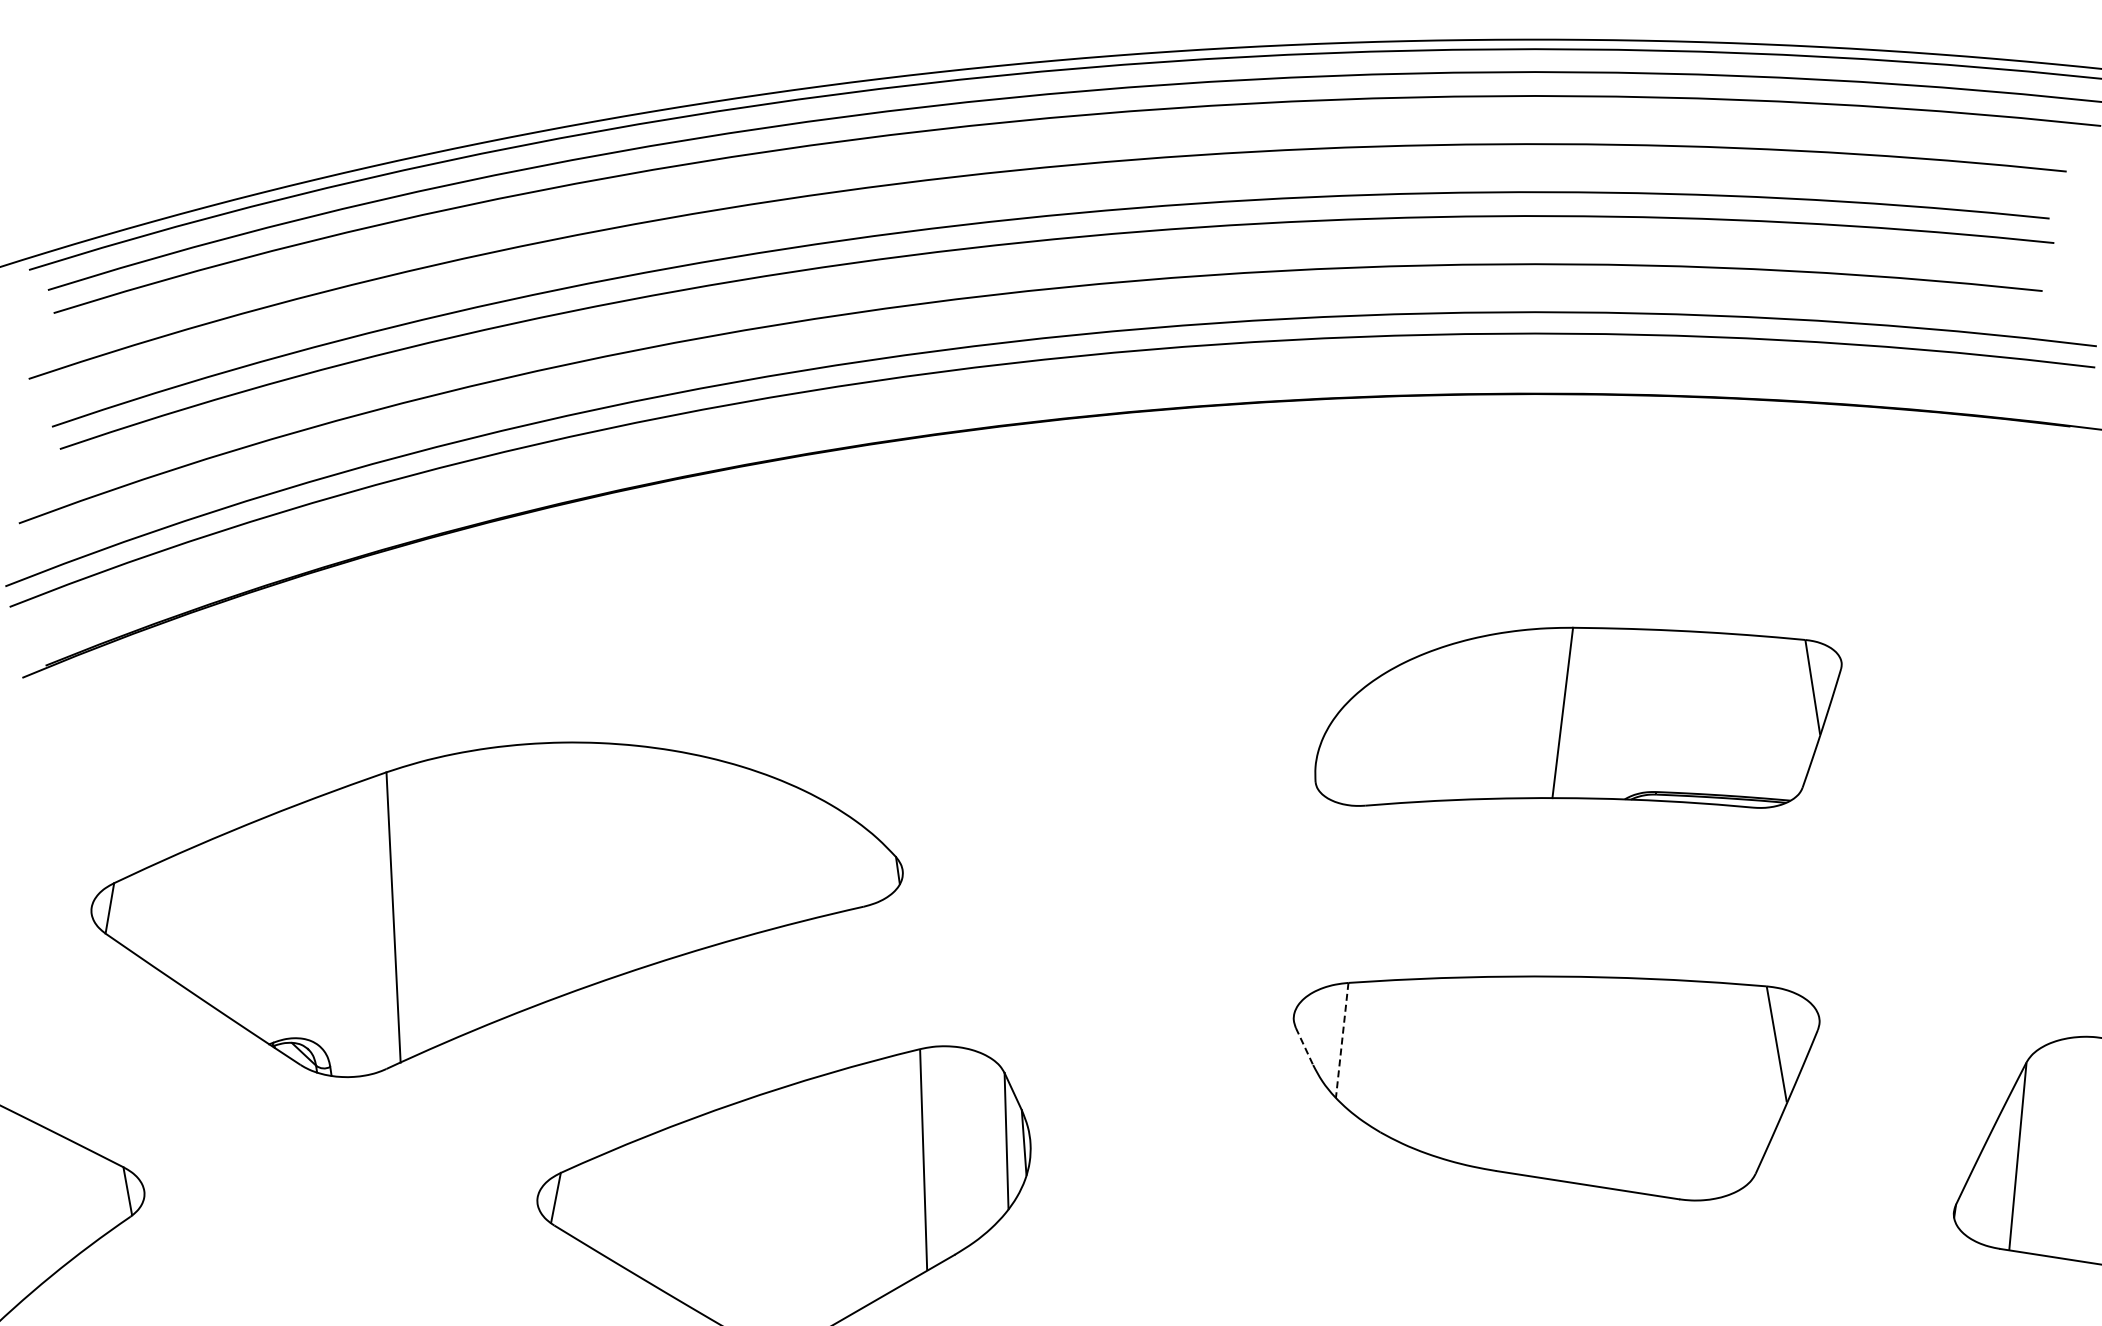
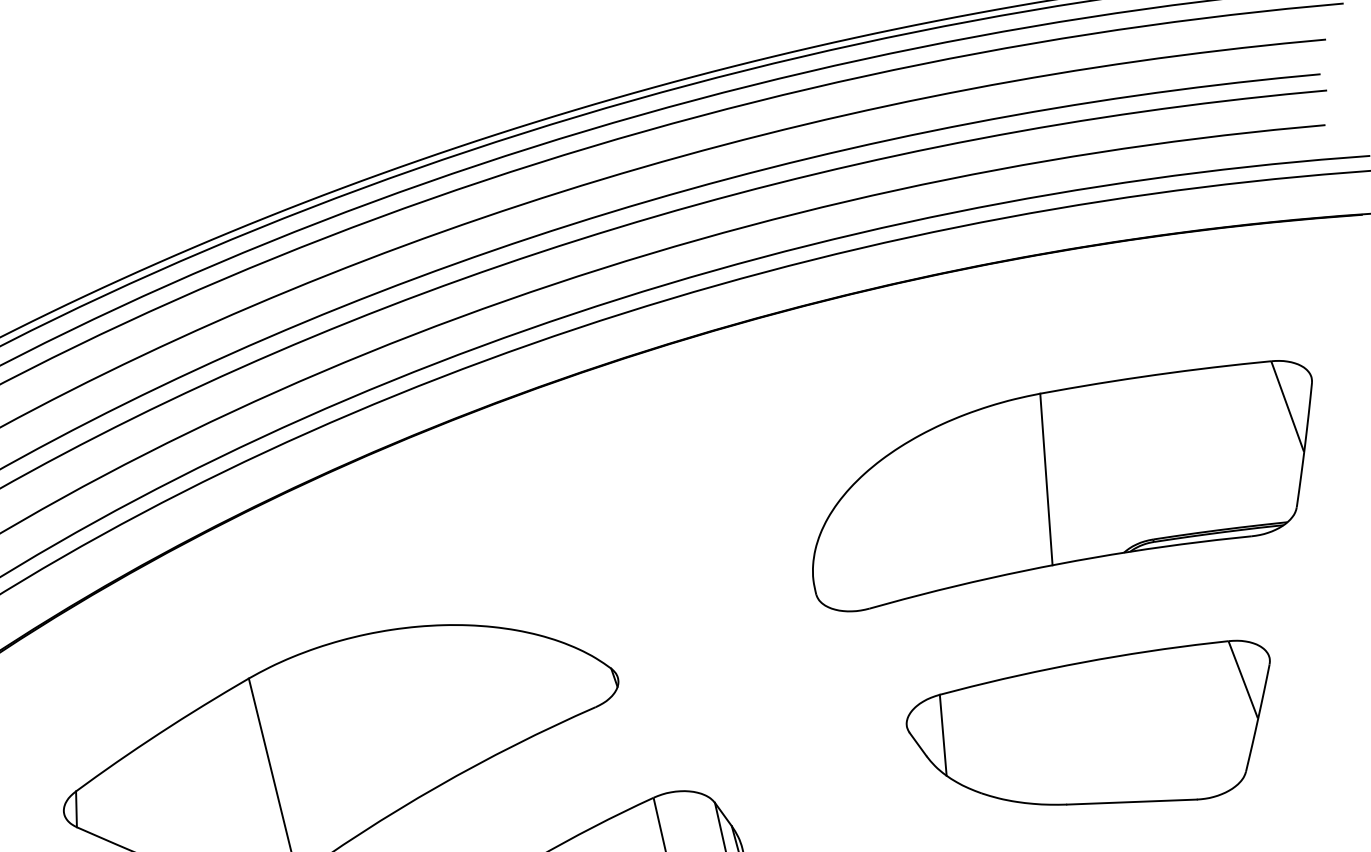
part: (1578, 717) -> (1062, 481), size x1.43
line: (1342, 1040) -> (943, 735), dashed -> solid
line: (1304, 1046) -> (918, 744), dashed -> solid

